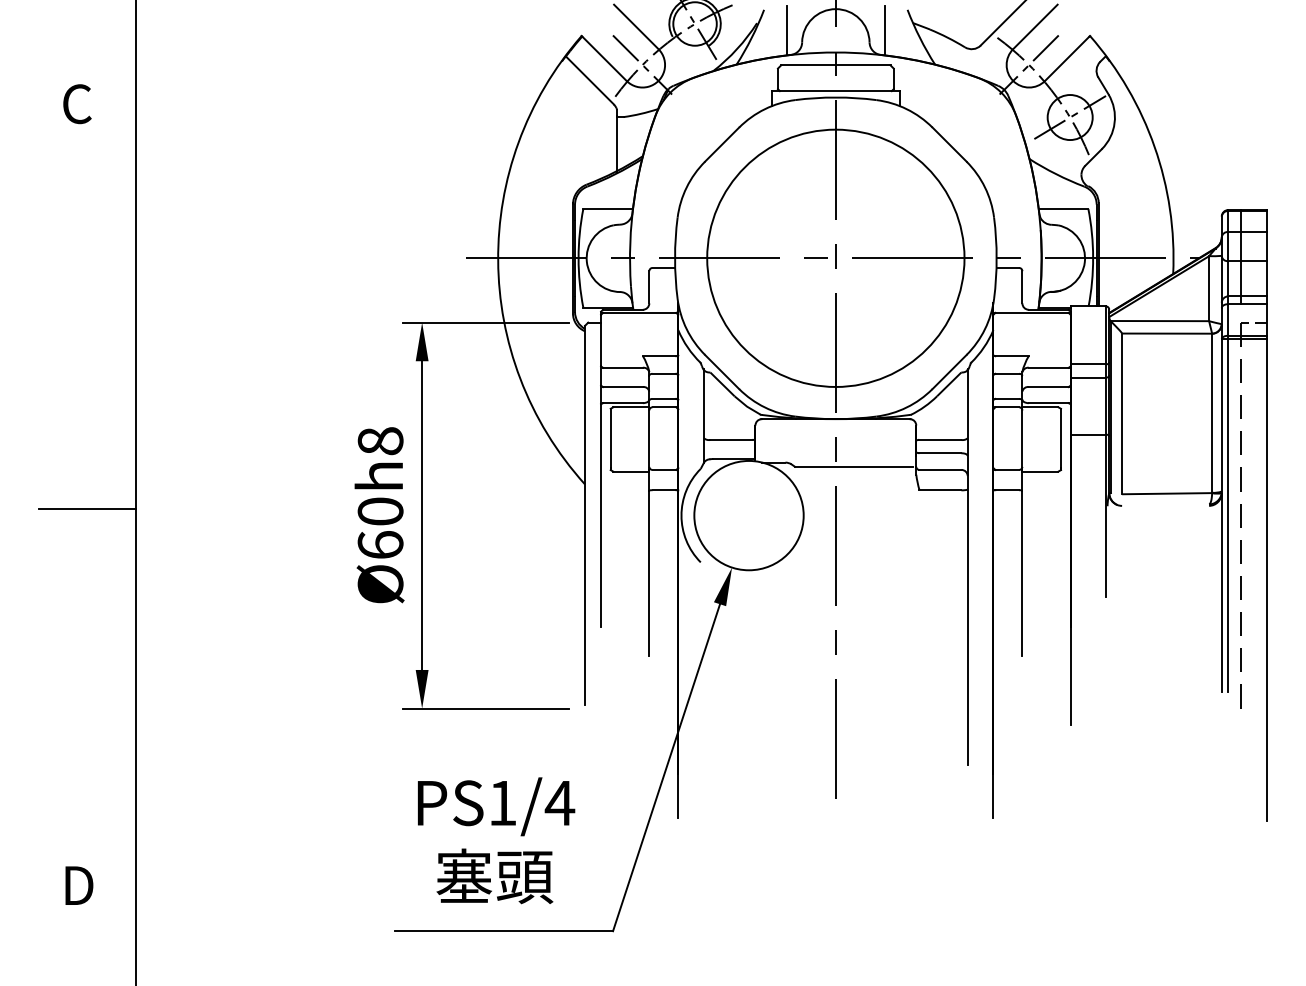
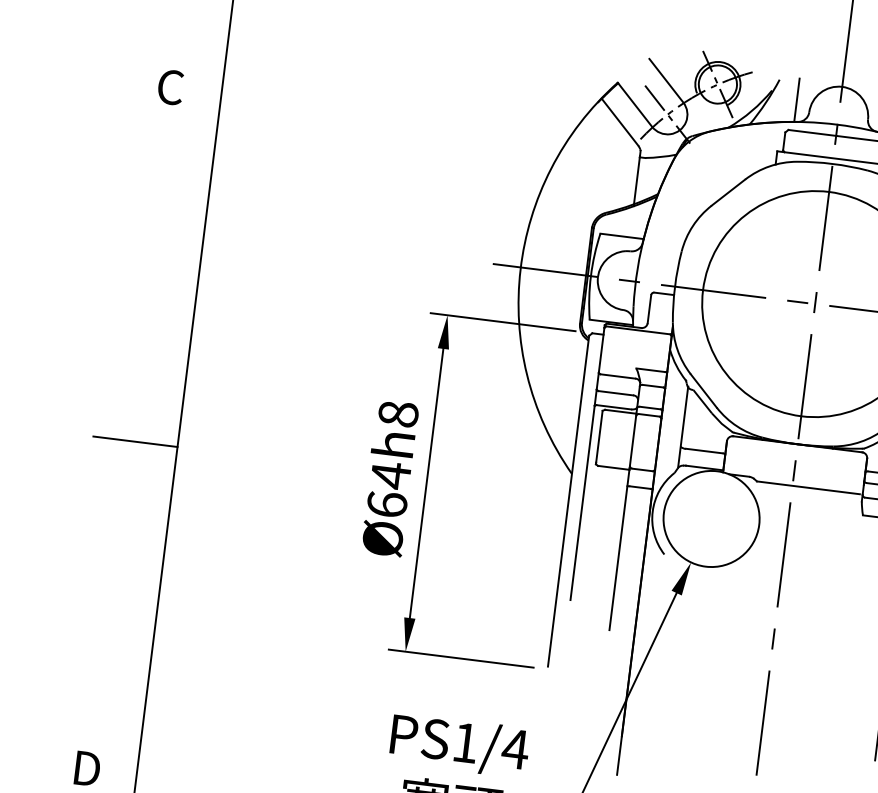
text: (380, 511) -> (390, 475), Ø60h8 -> Ø64h8

